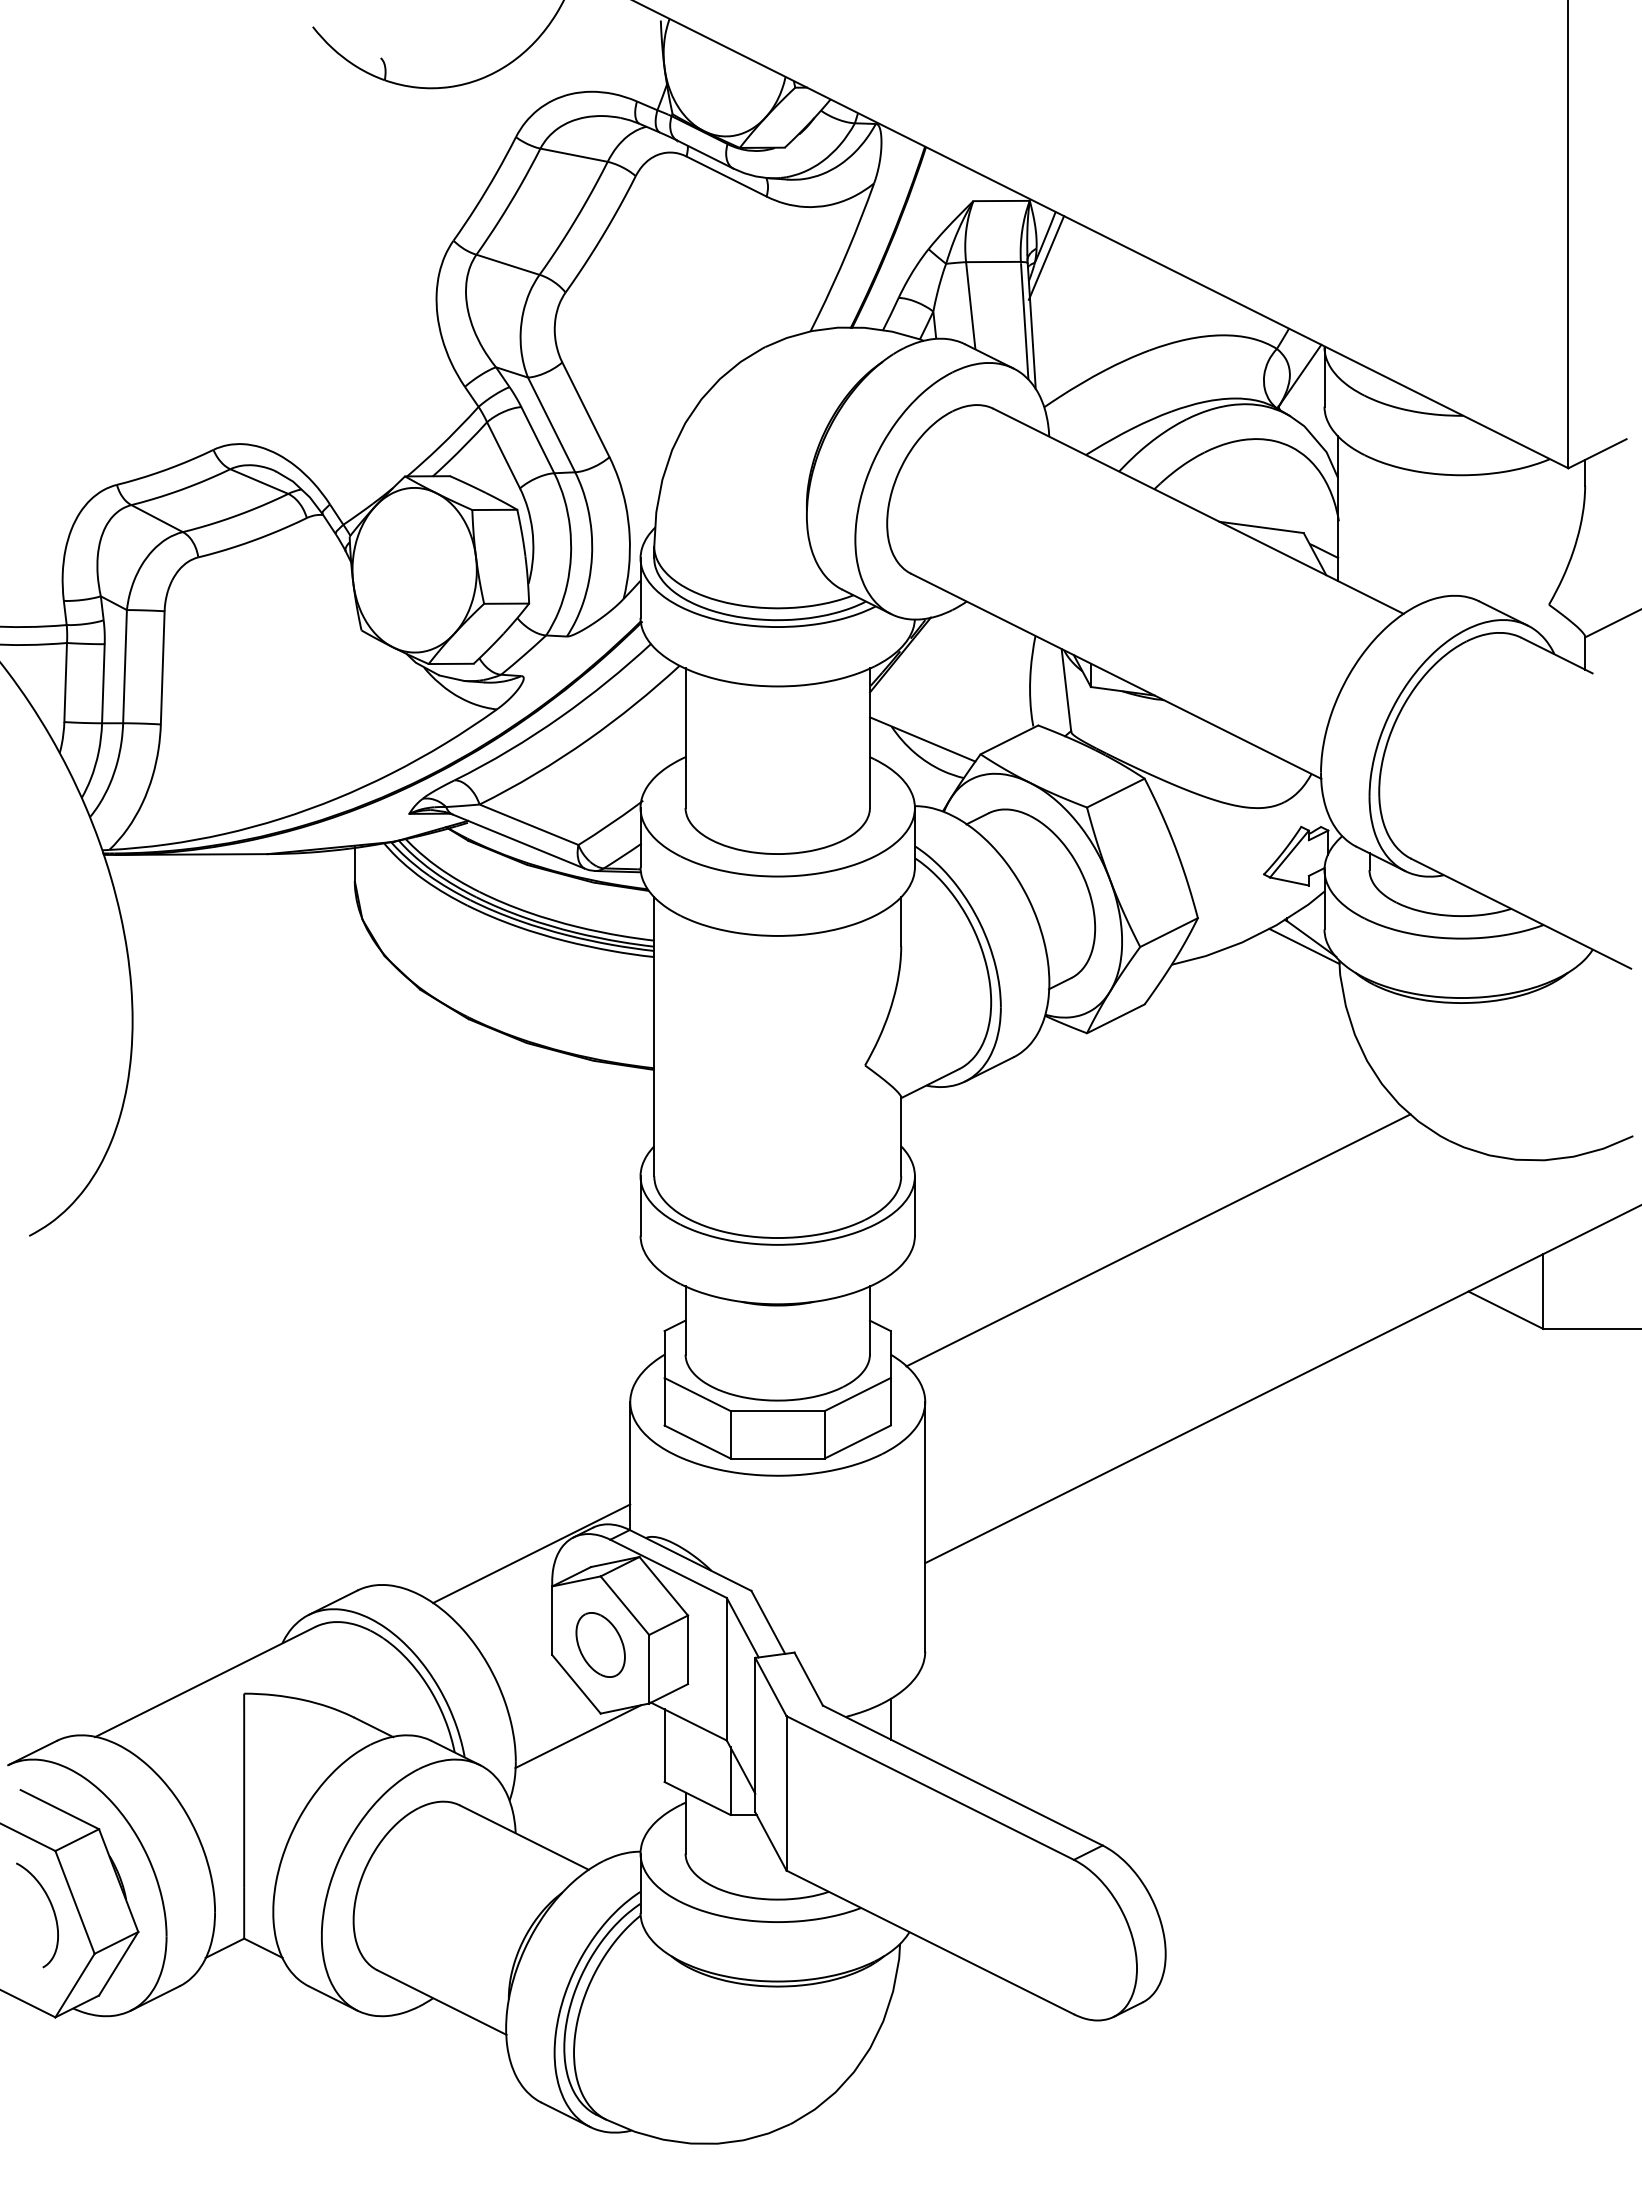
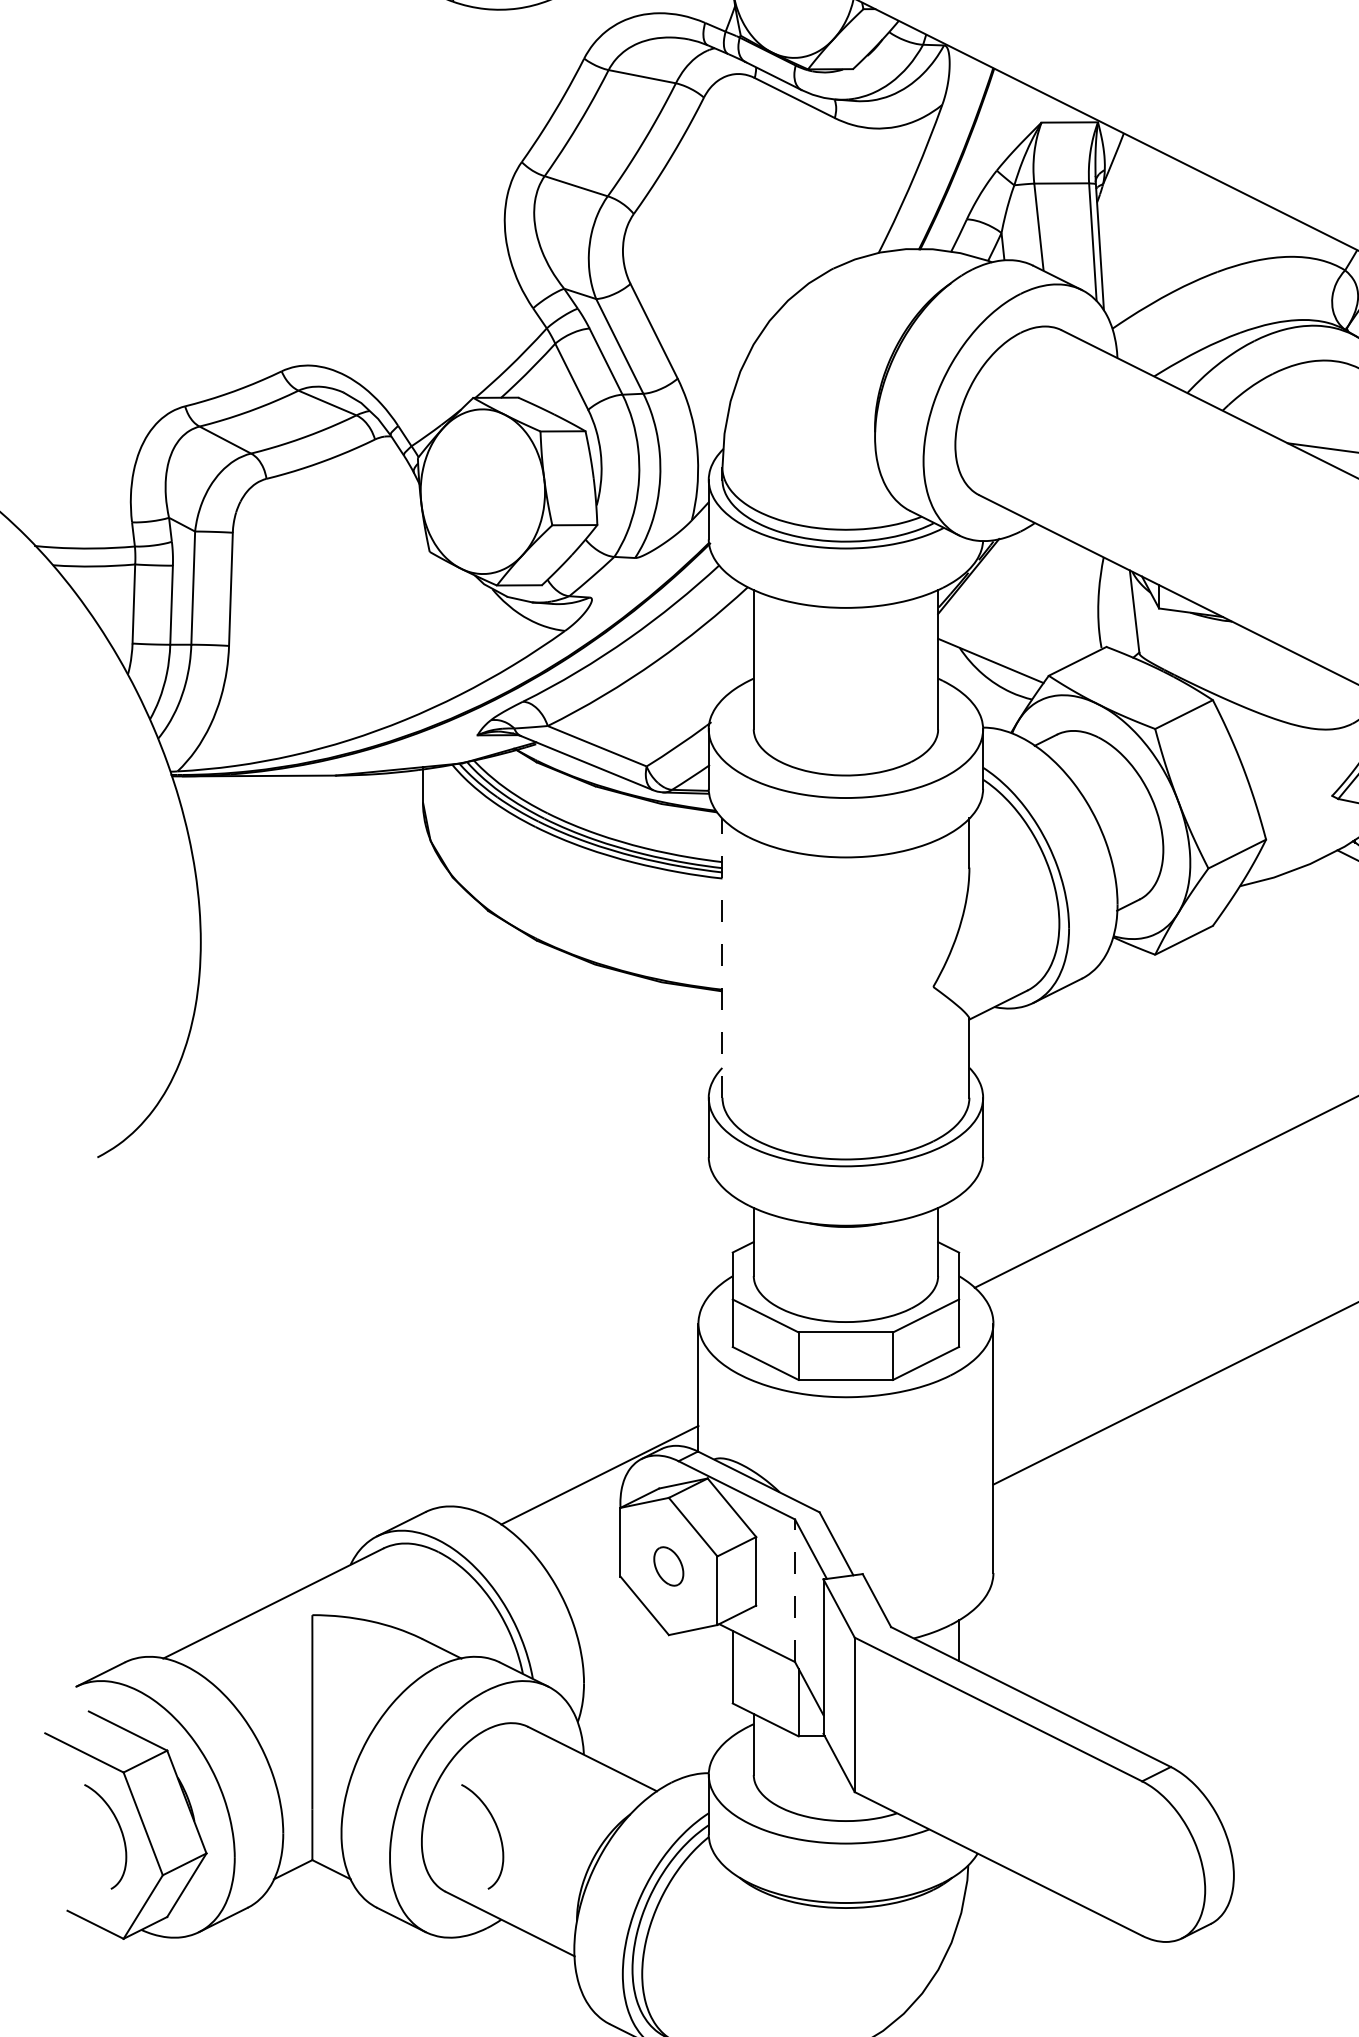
line: (1046, 257) -> (1114, 178), removed
line: (654, 1036) -> (722, 957), solid -> dashed
part: (600, 1644) -> (668, 1565), size x0.6
line: (726, 1668) -> (794, 1589), solid -> dashed
line: (578, 1736) -> (646, 1657), removed
curve: (429, 1910) -> (497, 1831), added

